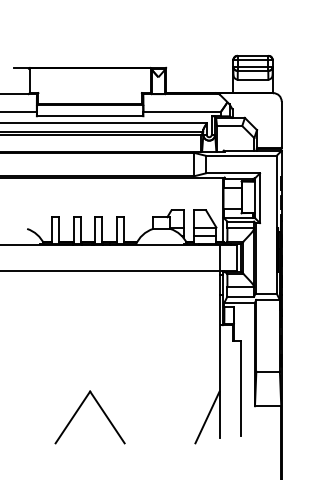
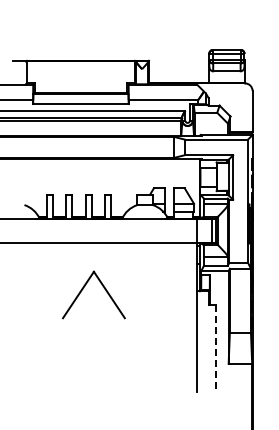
line: (241, 387) -> (216, 347), solid -> dashed
part: (78, 411) -> (83, 289), moved
line: (206, 416) -> (185, 373), removed

